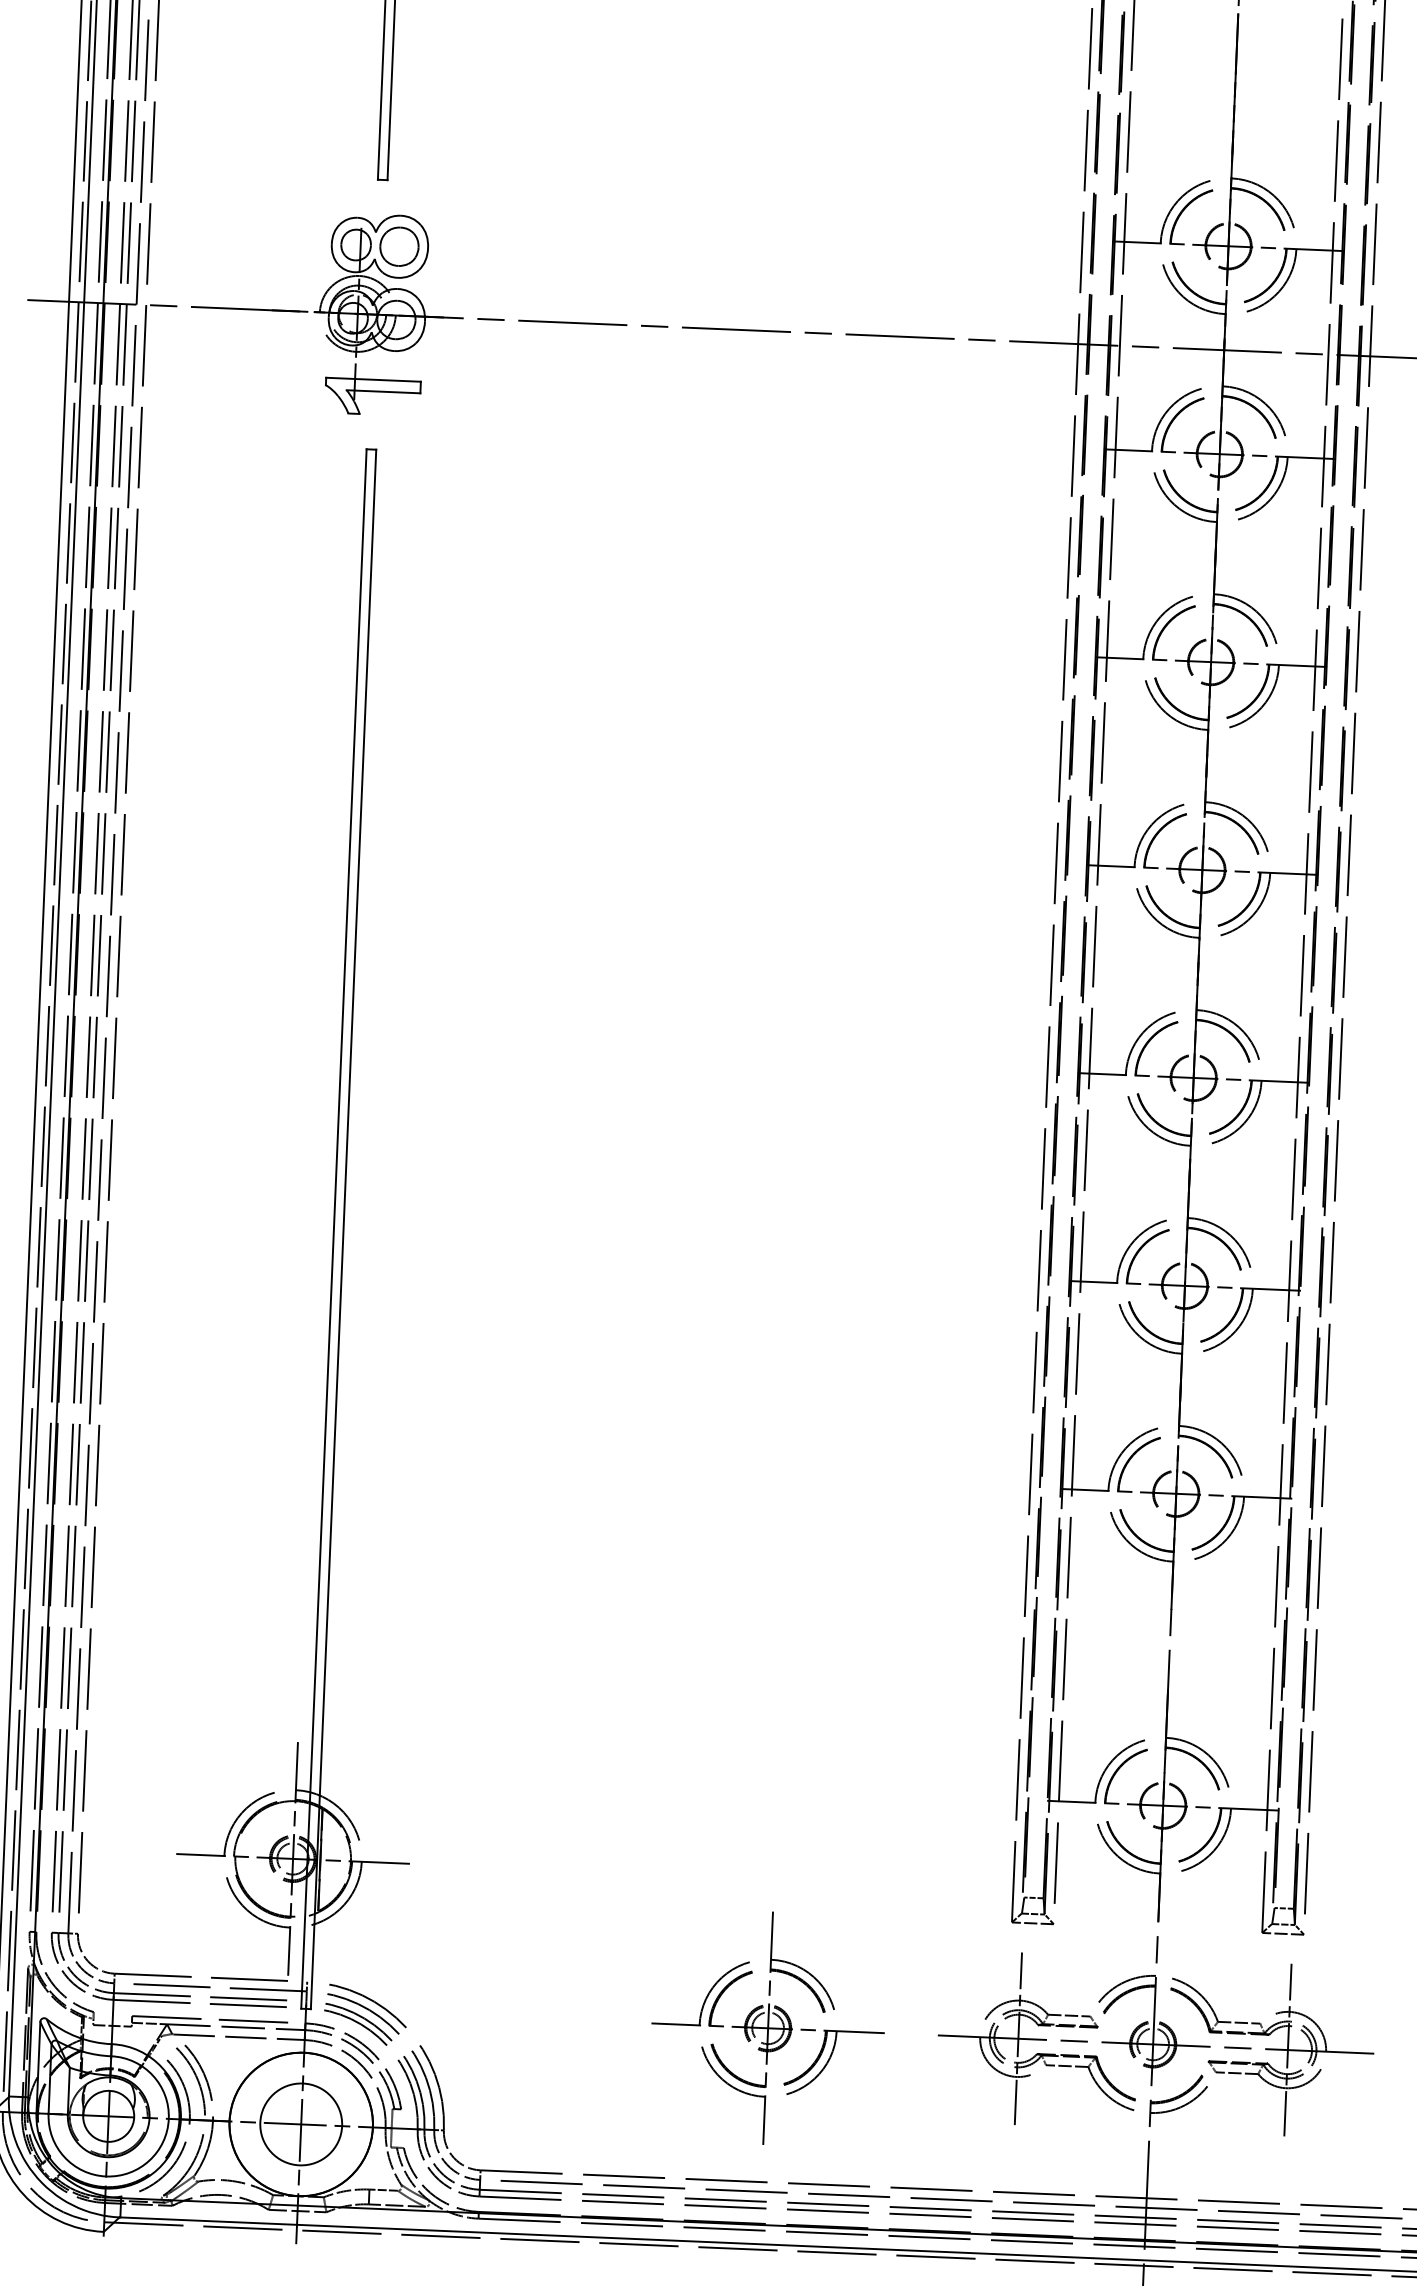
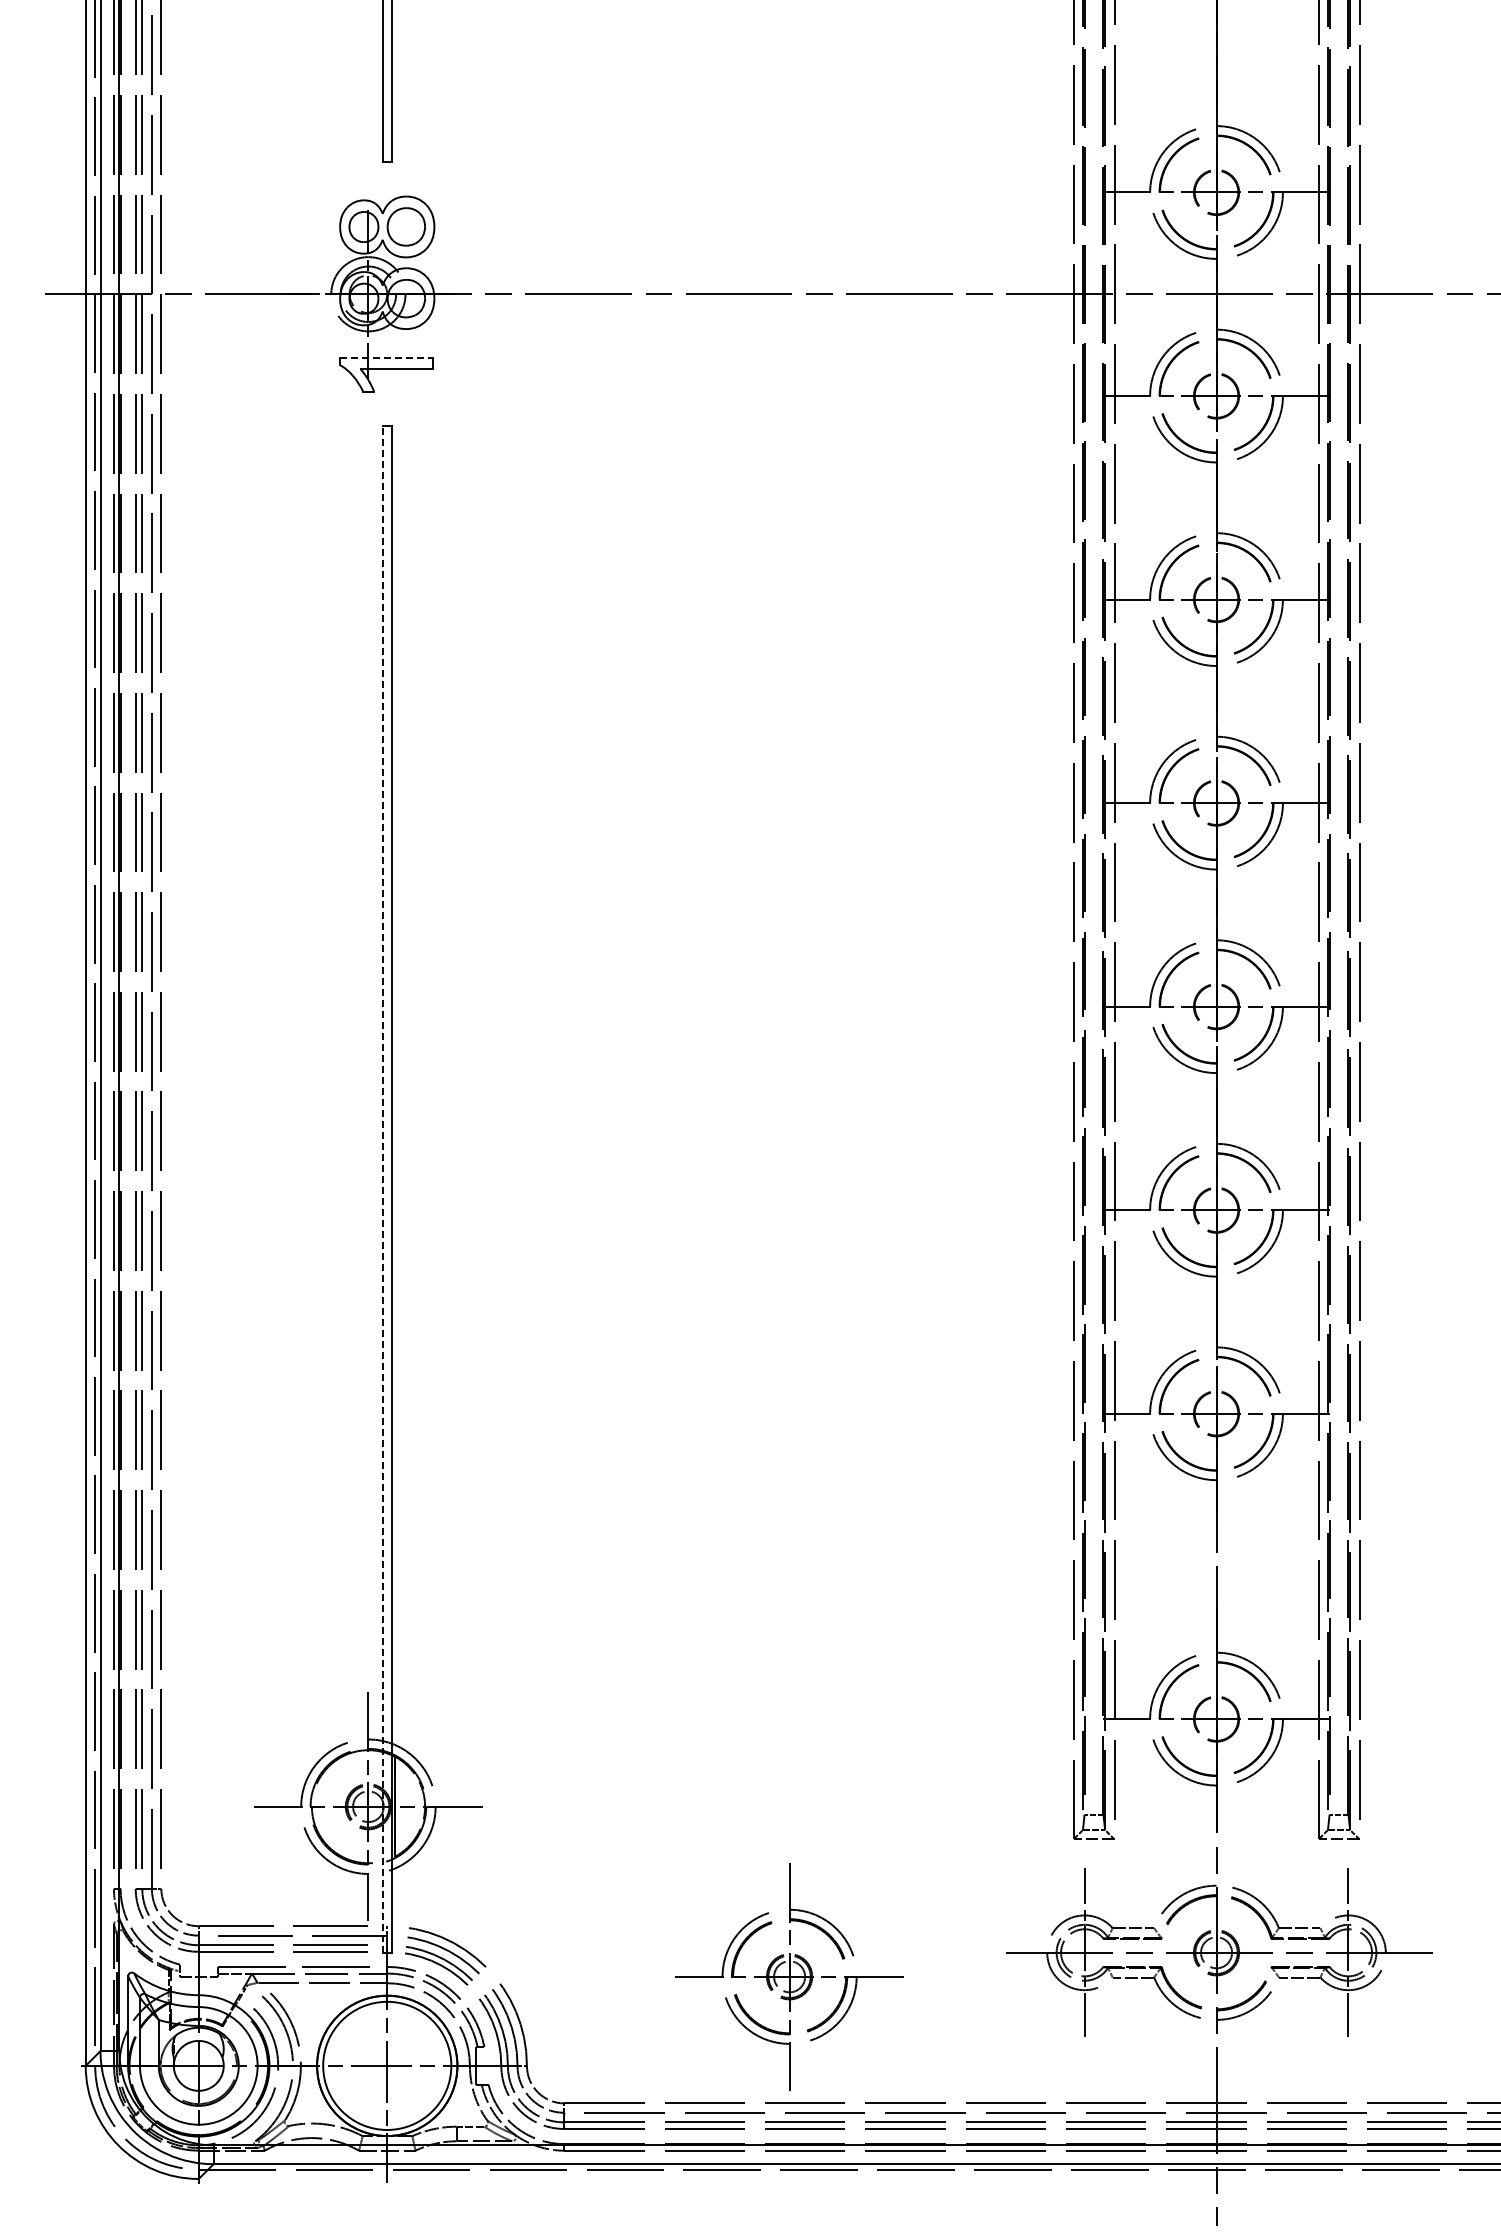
line: (373, 379) -> (386, 357), solid -> dashed
line: (333, 1229) -> (382, 1189), solid -> dashed
part: (768, 2027) -> (789, 1976), moved
circle: (301, 2124) -> (387, 2065), size x1.6

